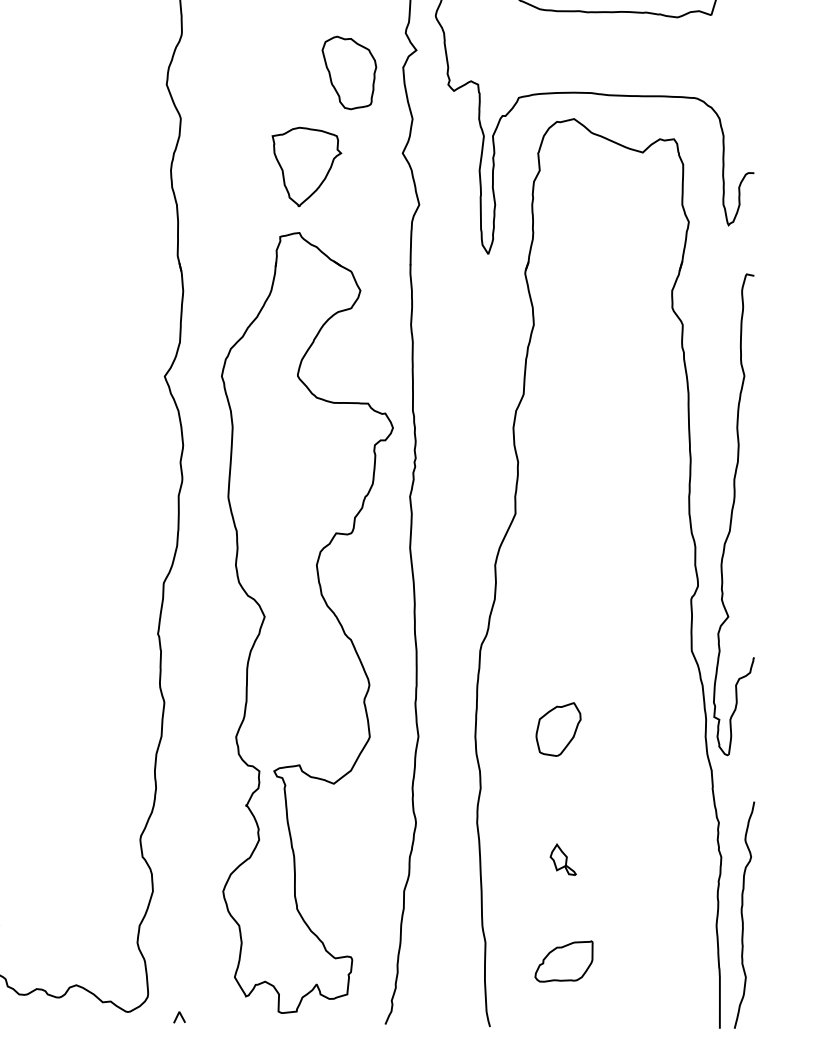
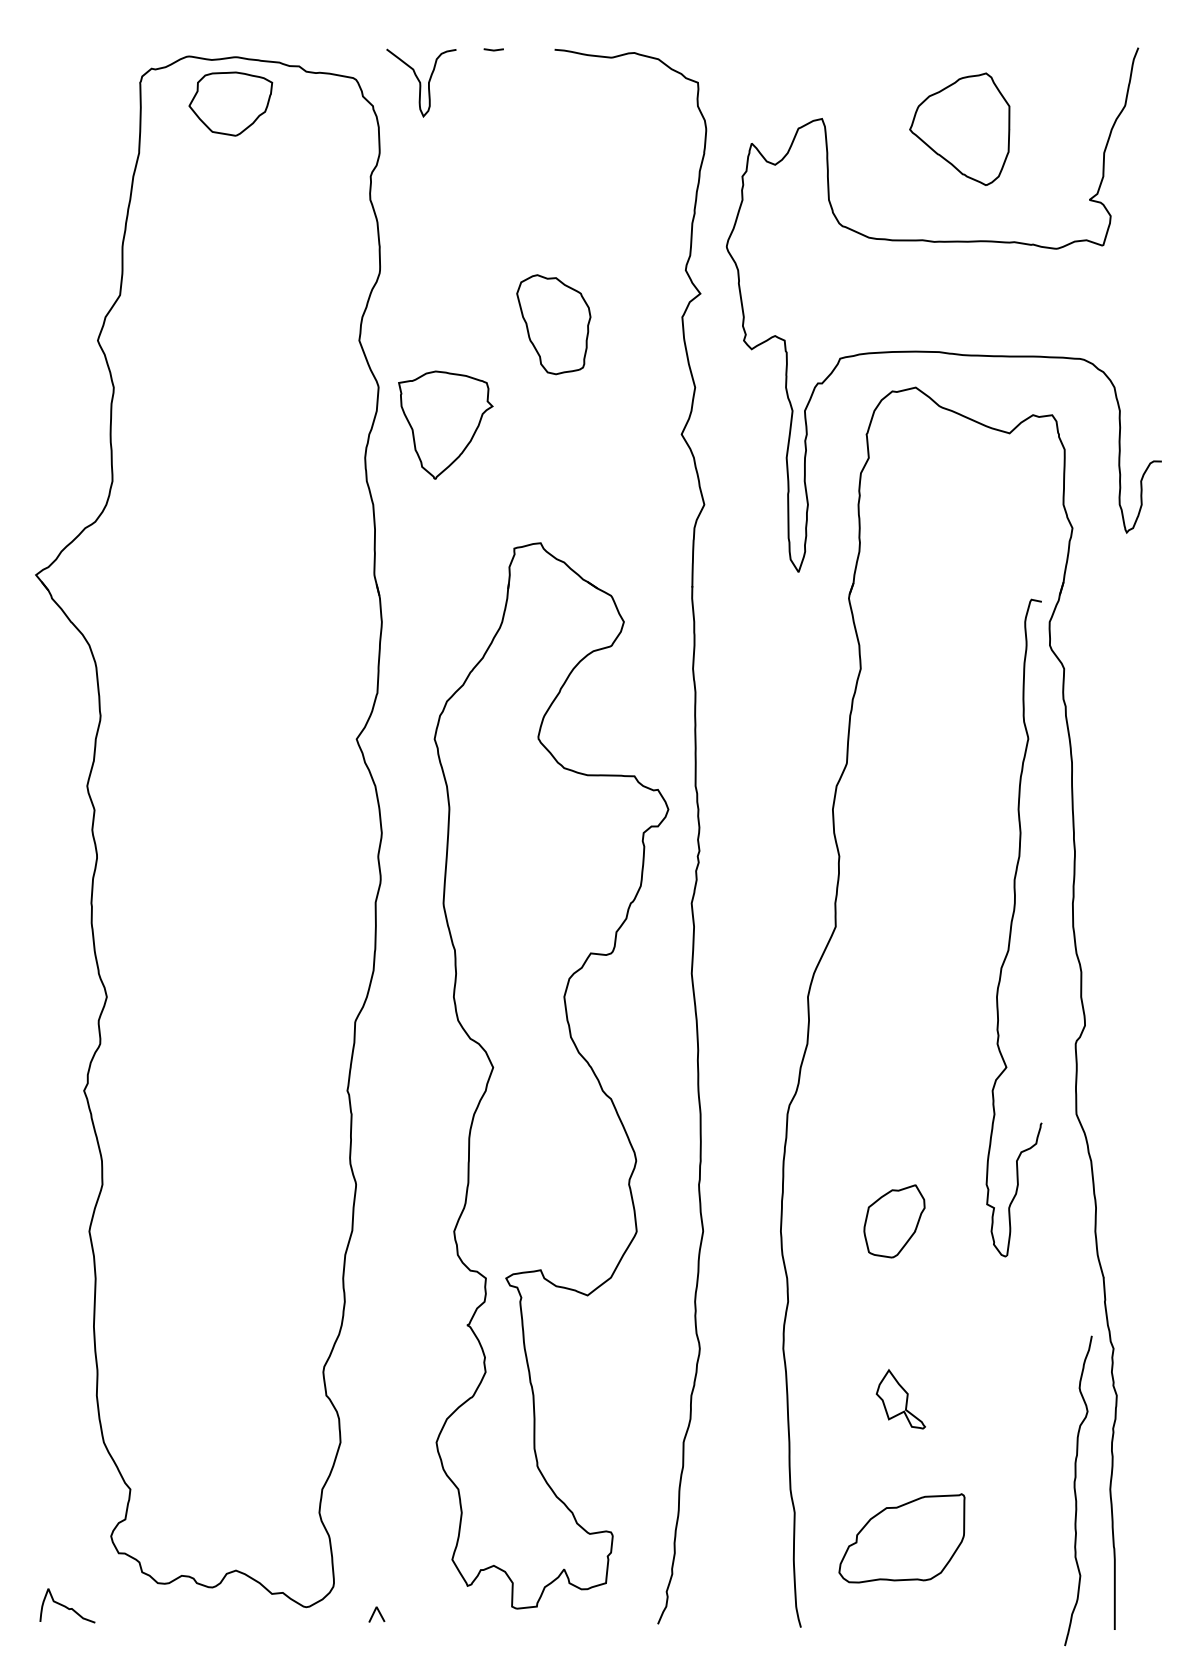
part: (349, 72) -> (553, 324), moved
part: (306, 166) -> (445, 424), moved
part: (733, 514) -> (1013, 927), moved
part: (562, 859) -> (900, 1399), size x1.4
curve: (743, 916) -> (1076, 1492), moved
part: (563, 960) -> (901, 1537), size x1.6

